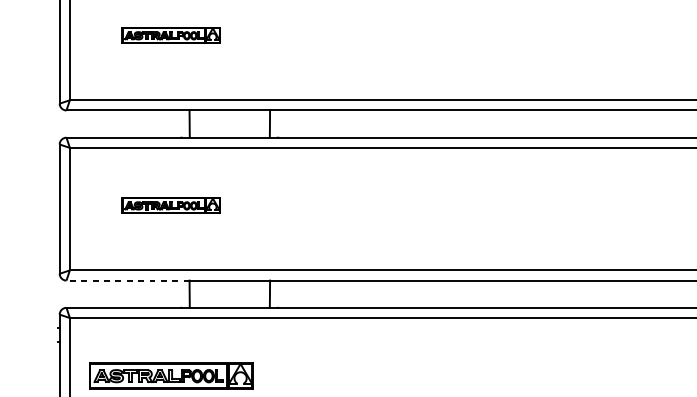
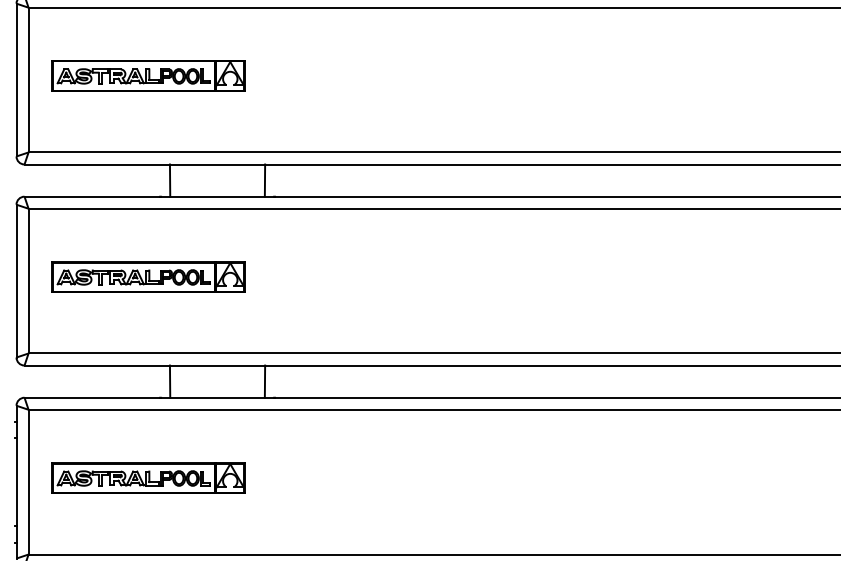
part: (171, 35) -> (148, 75), size x1.67
part: (171, 205) -> (148, 276), size x1.67
line: (128, 280) -> (97, 365), dashed -> solid

